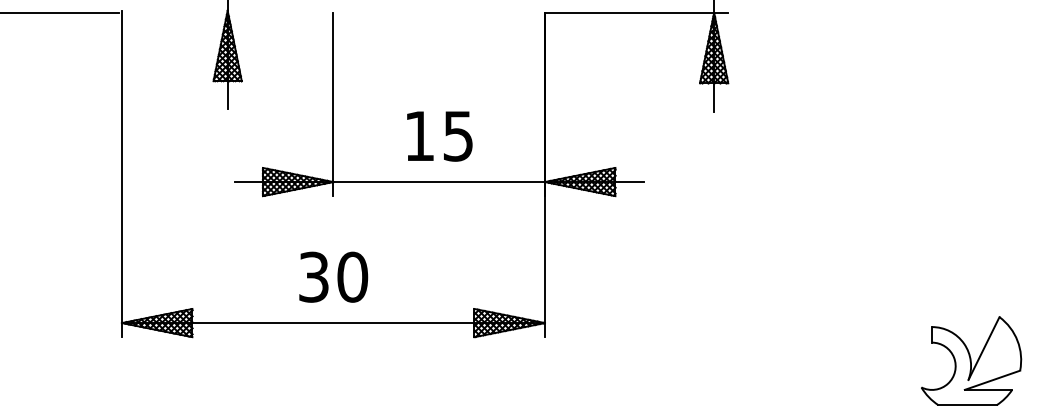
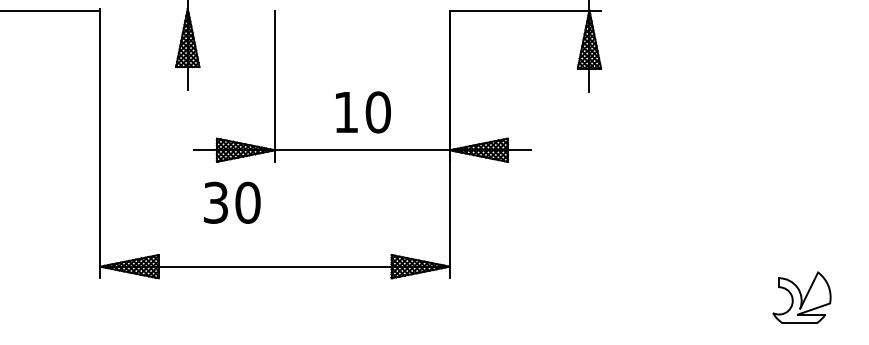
text: (457, 136) -> (377, 112), 15 -> 10
text: (333, 276) -> (232, 202), moved
part: (971, 360) -> (801, 297), size x0.7

